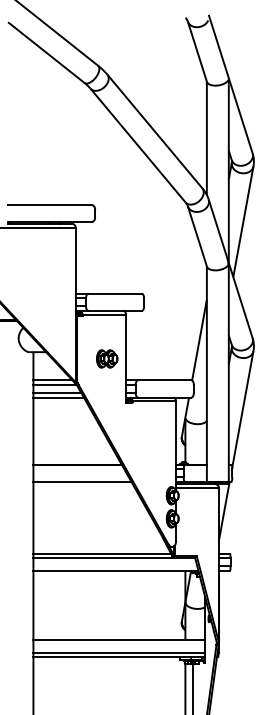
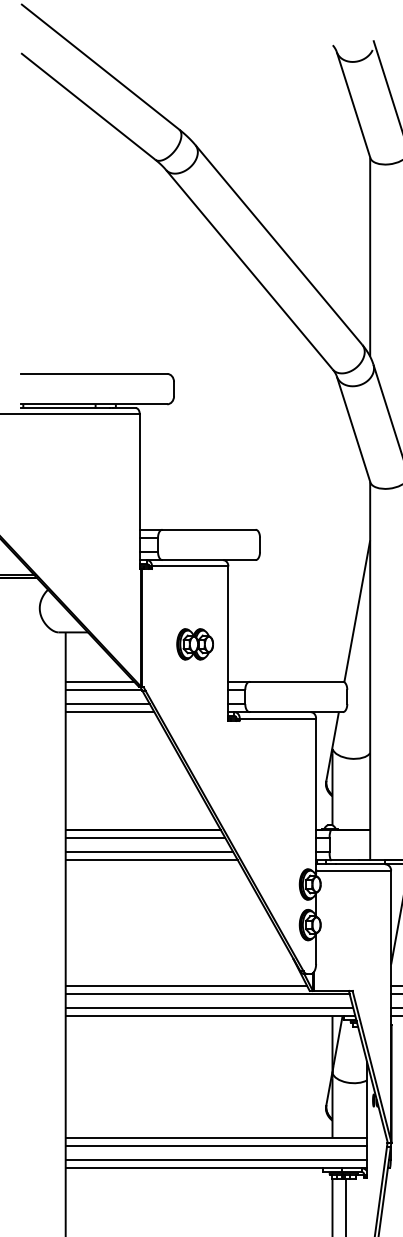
line: (78, 469) -> (144, 838), added
line: (80, 477) -> (148, 852), added
line: (115, 566) -> (209, 1008), added
line: (119, 644) -> (216, 1145), added

